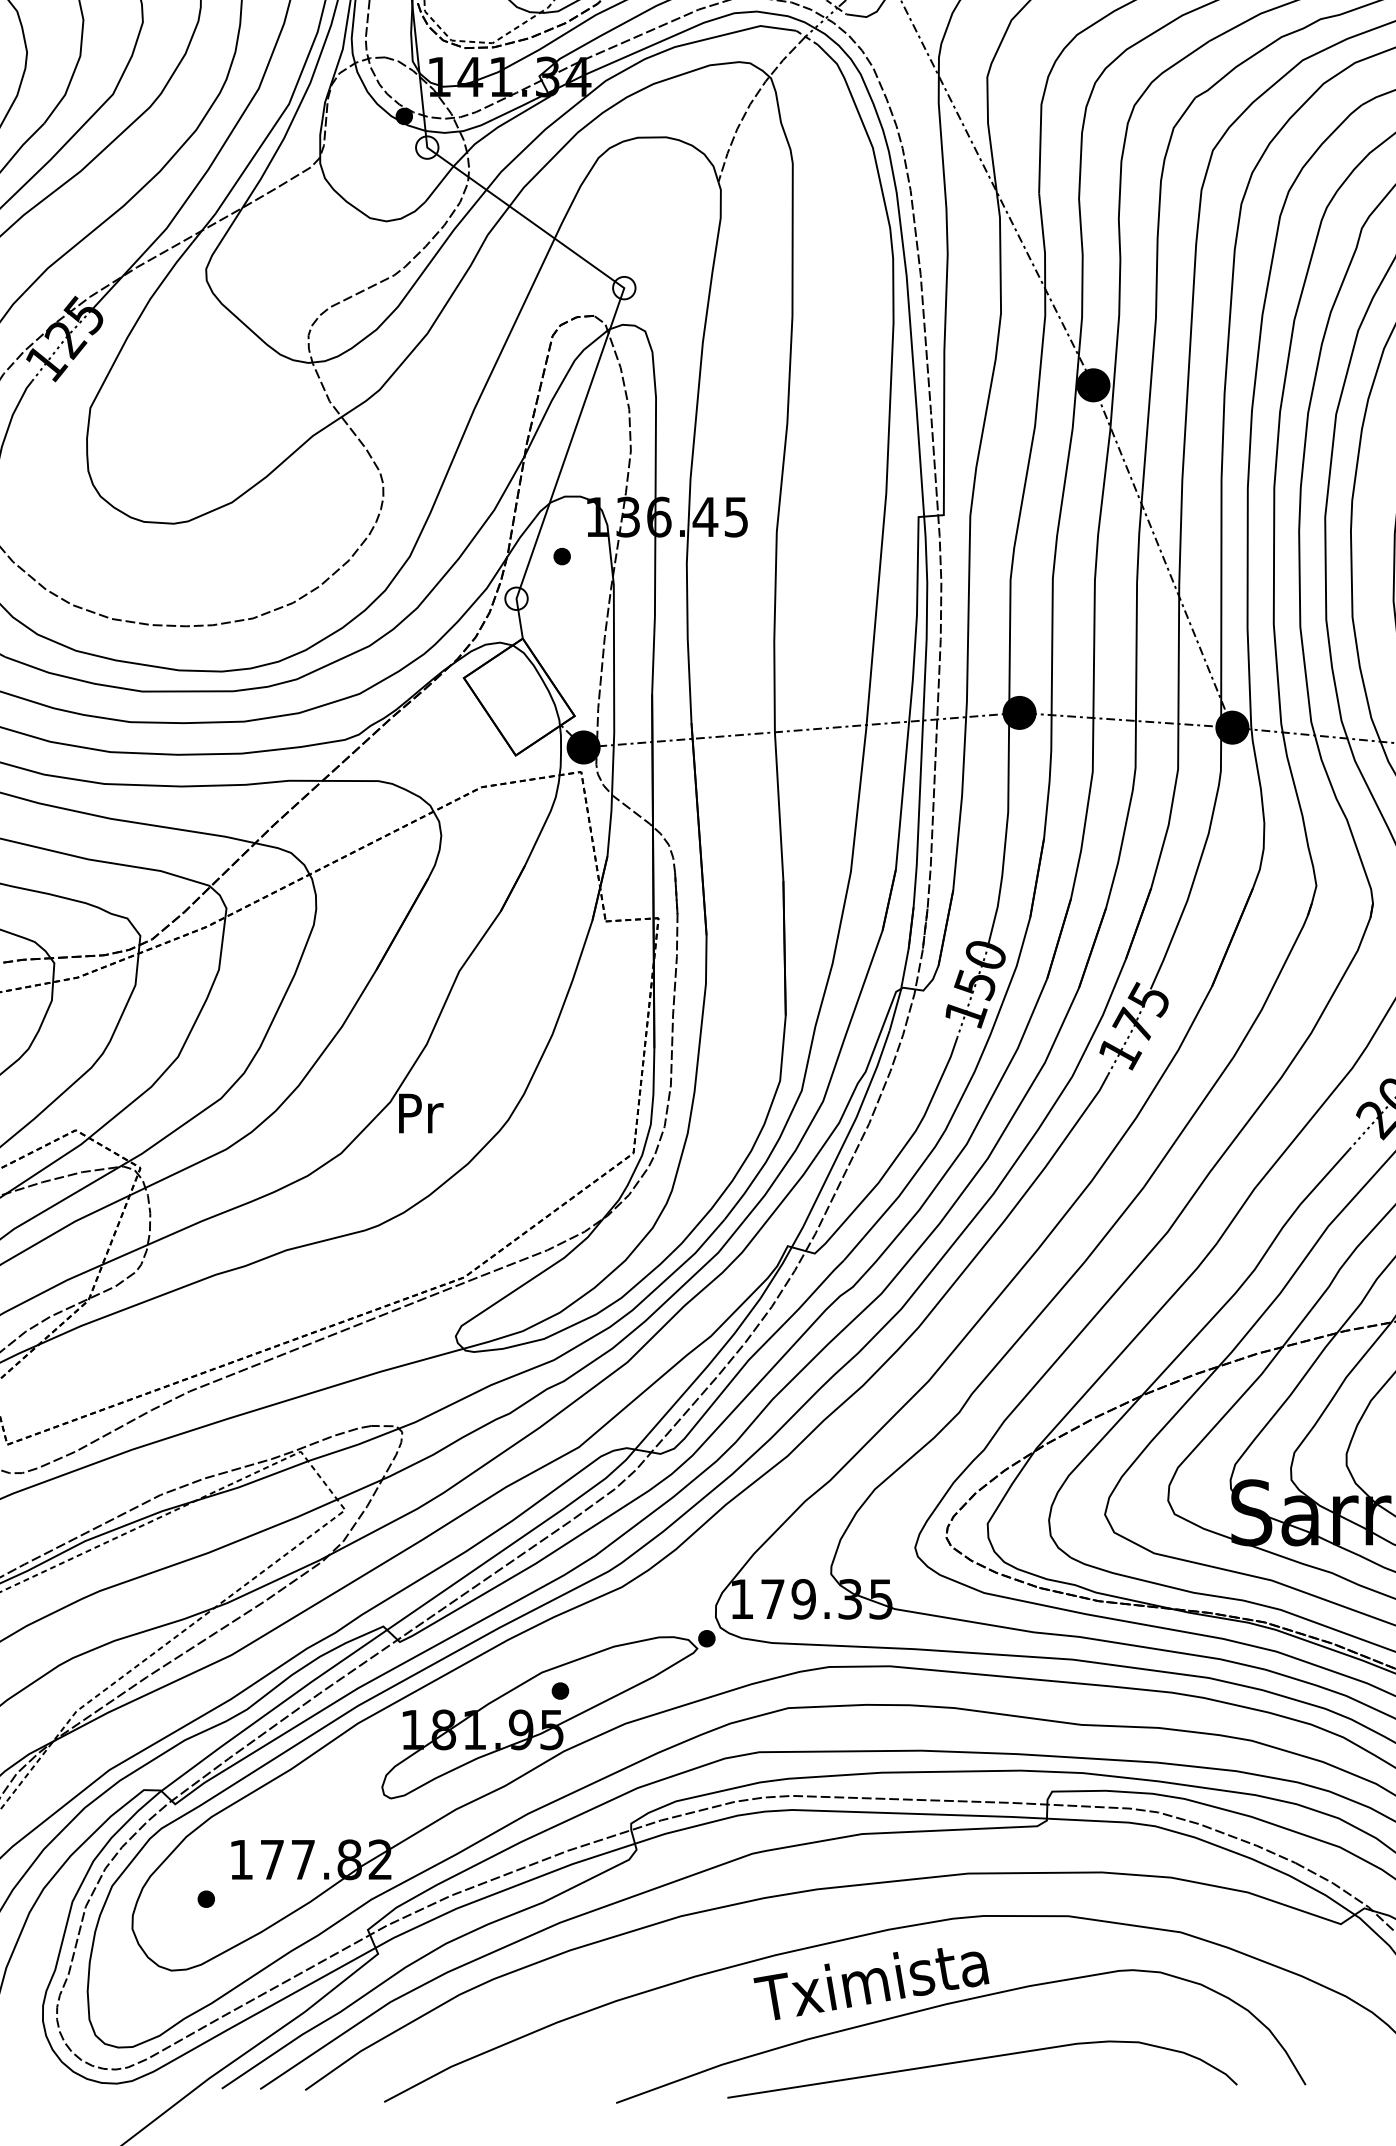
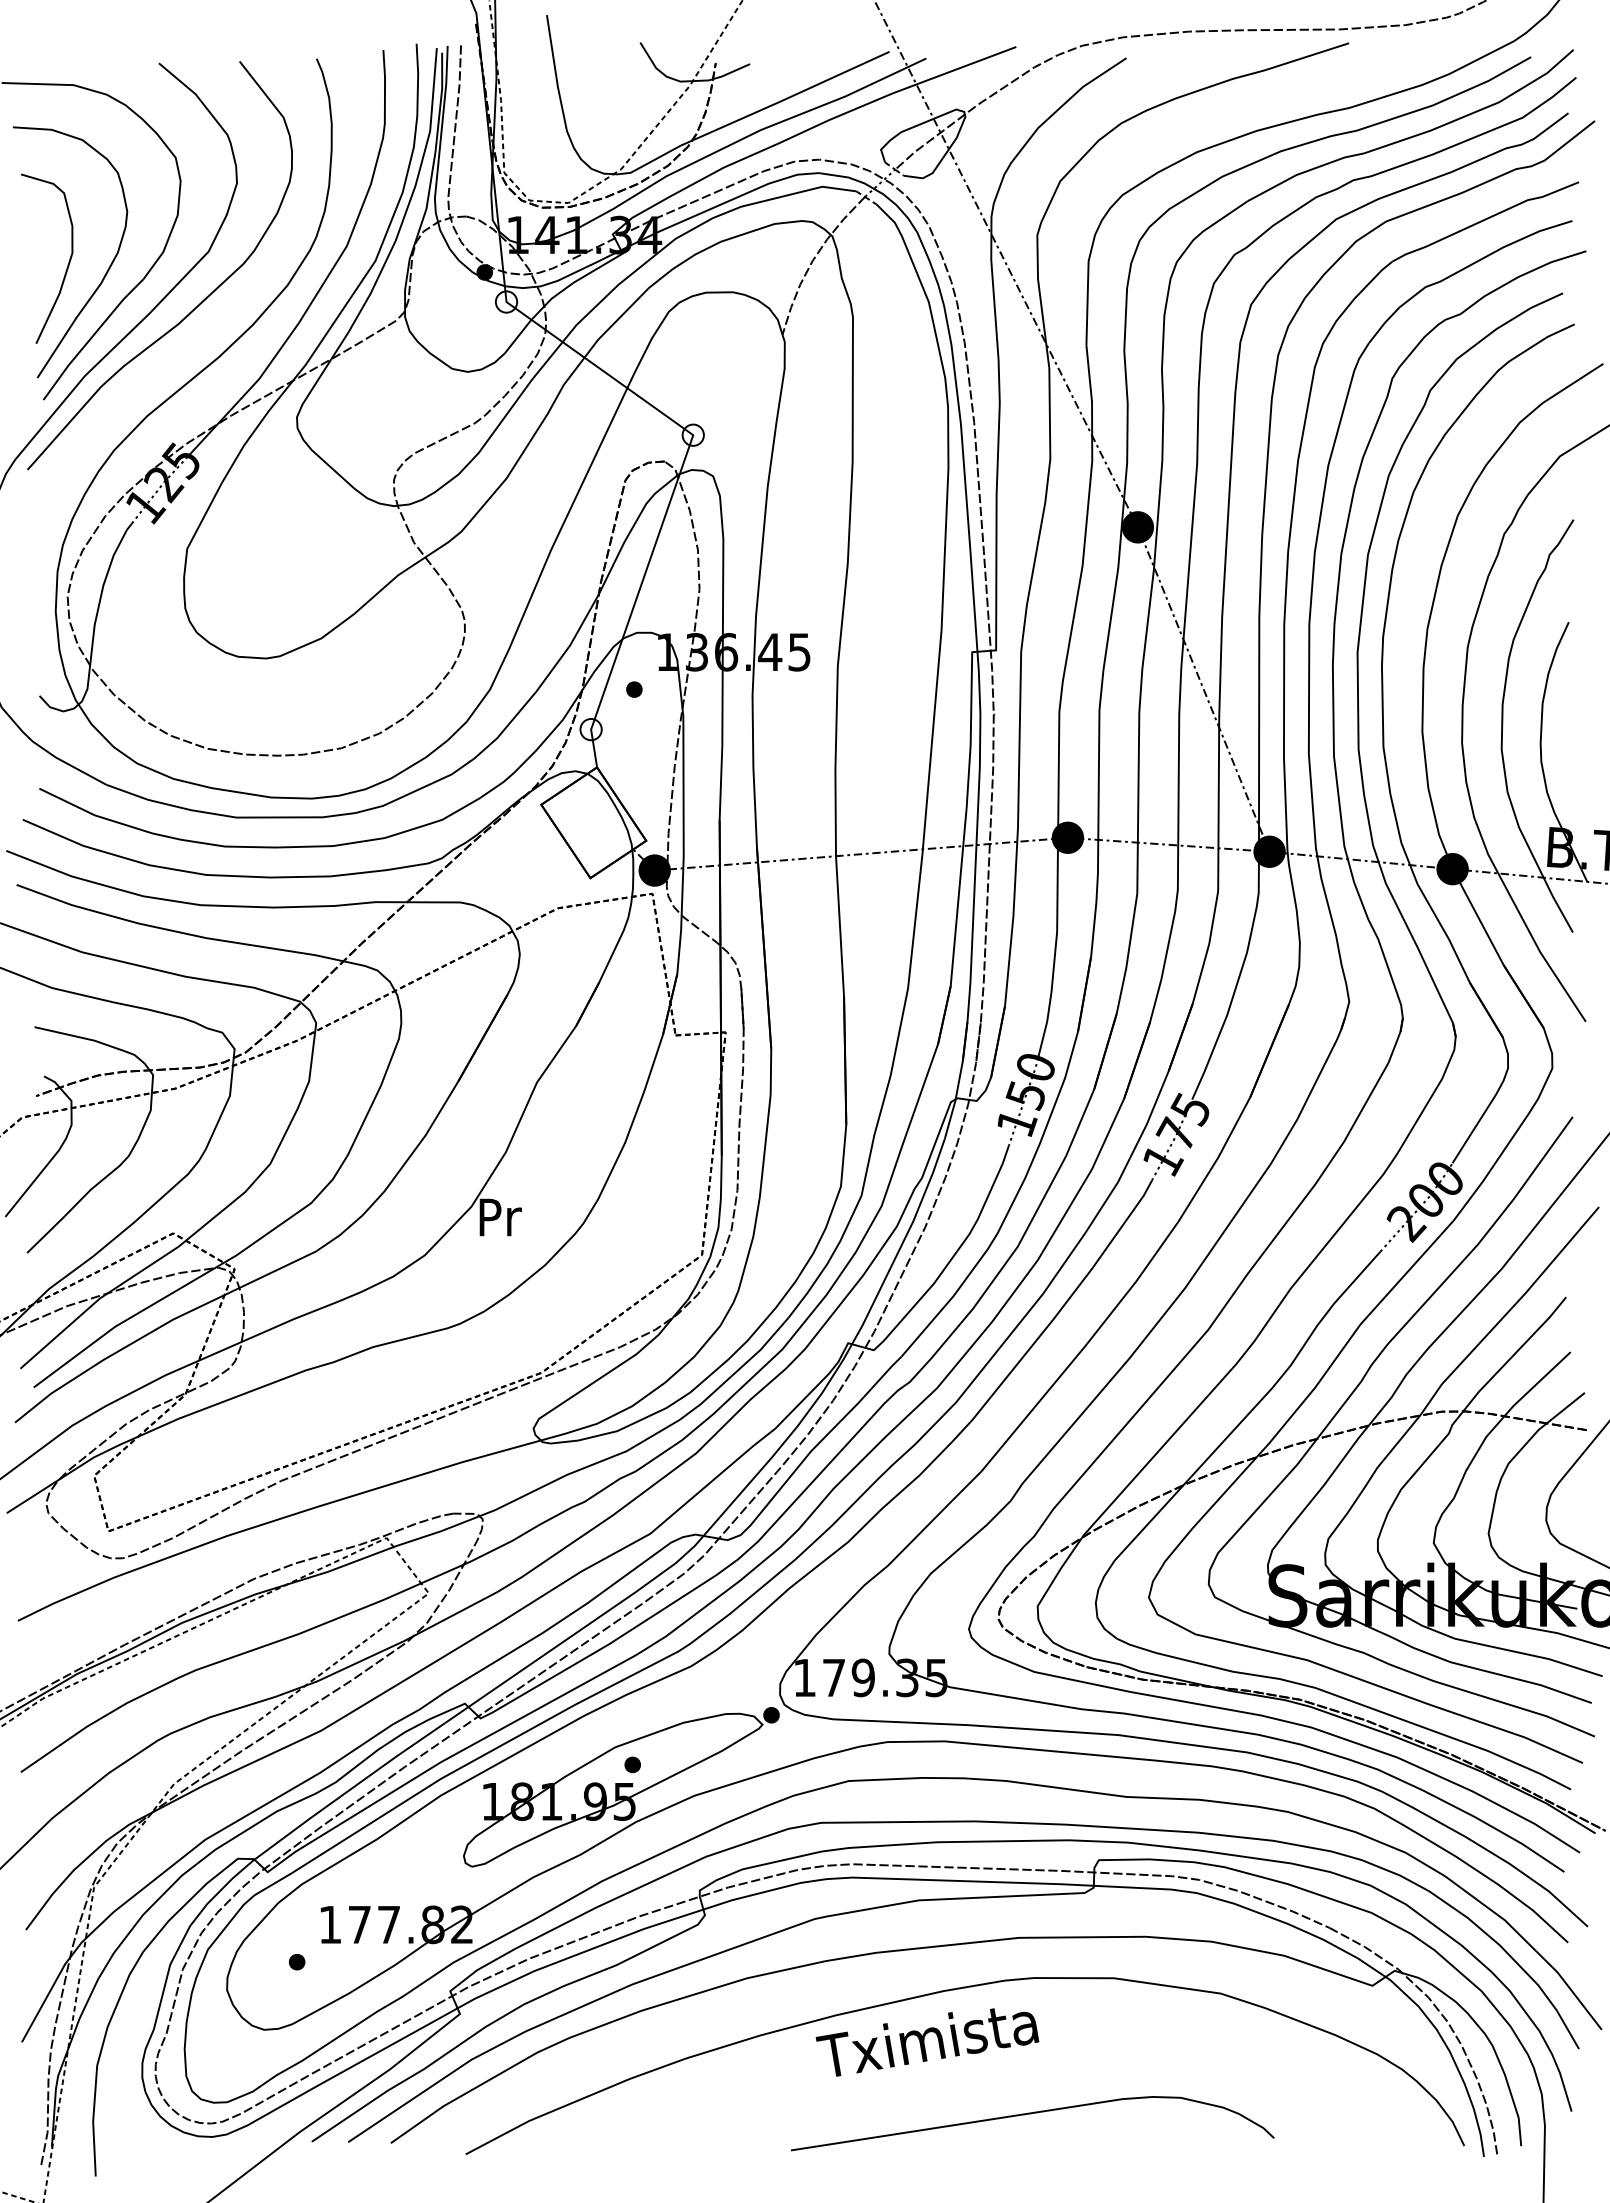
curve: (952, 2004) -> (1004, 2061), removed

